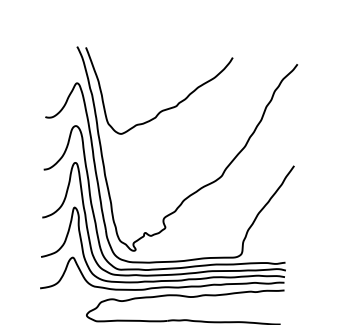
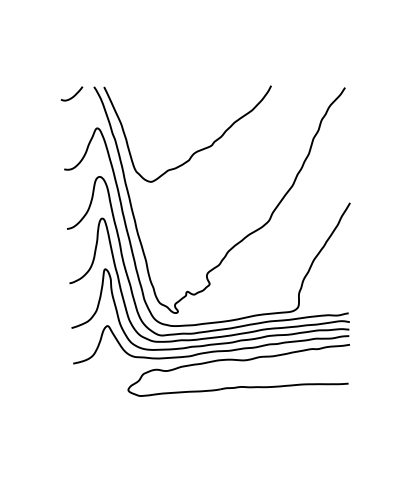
curve: (58, 52) -> (73, 95), added

